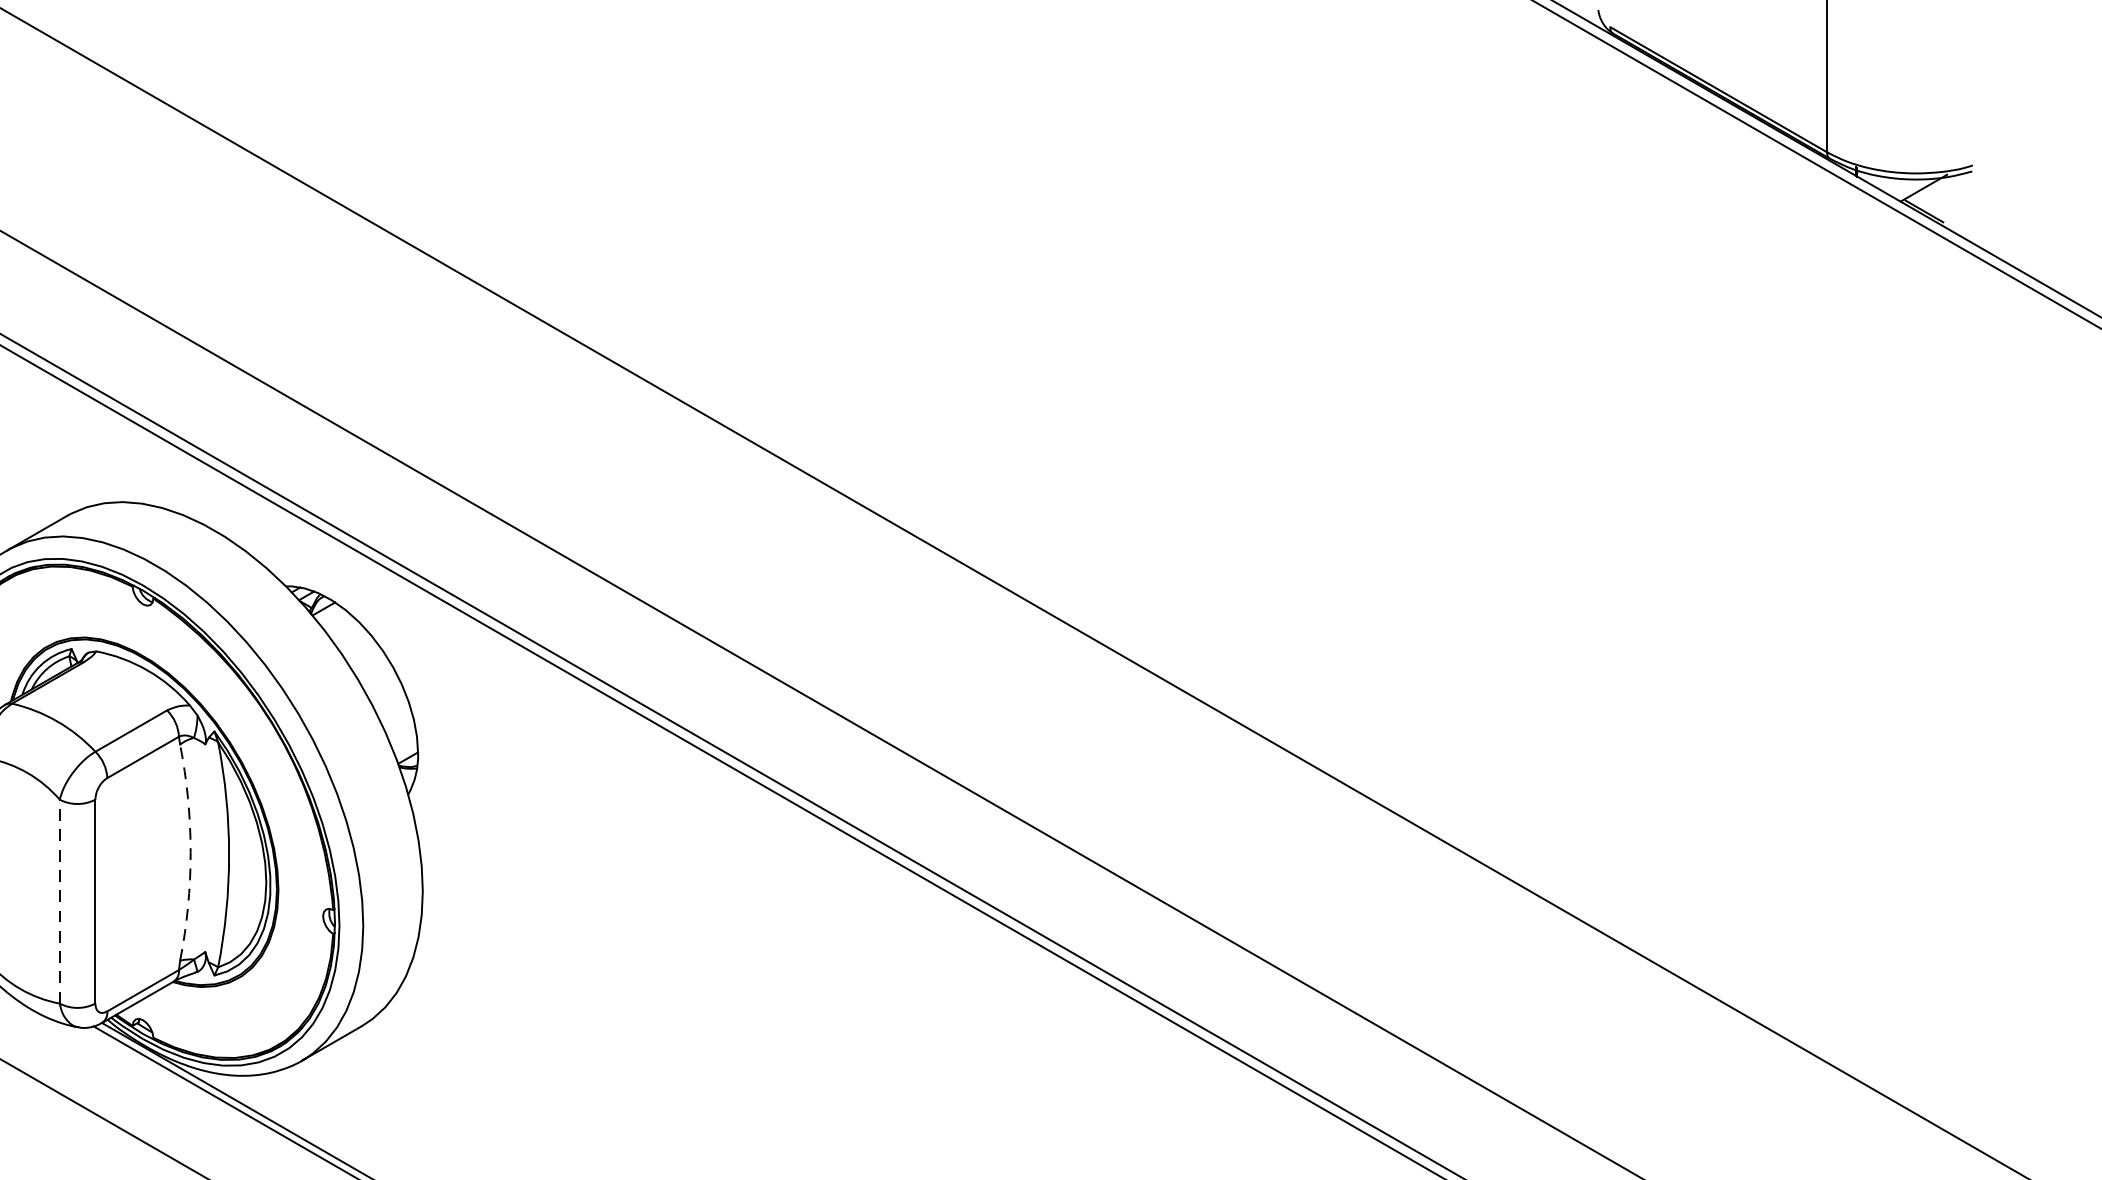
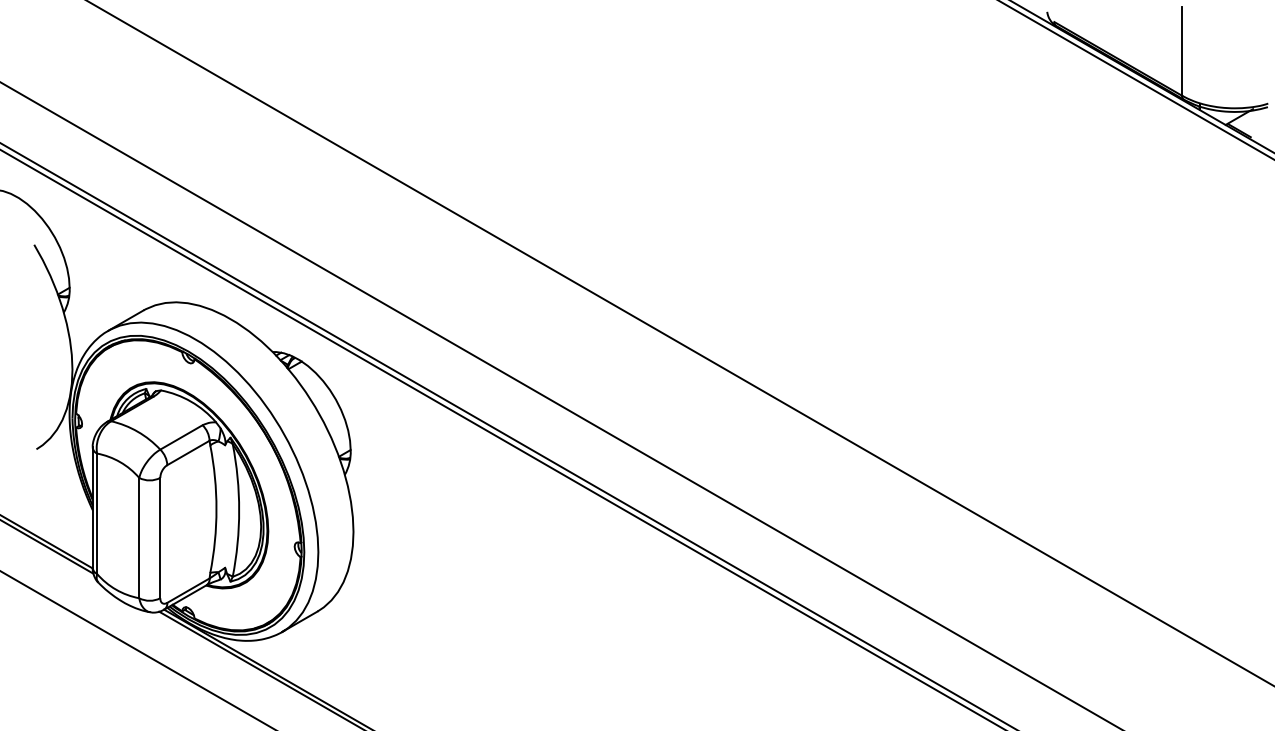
arc: (190, 853) -> (216, 509), dashed -> solid
line: (60, 900) -> (139, 537), dashed -> solid

